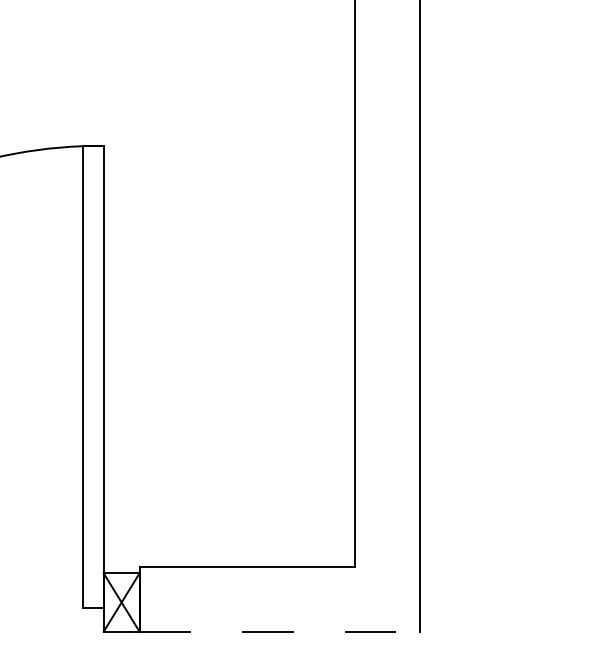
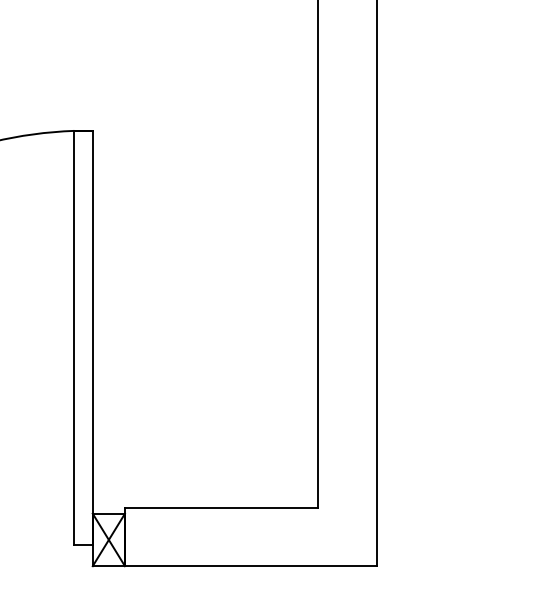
line: (280, 631) -> (251, 565), dashed -> solid

